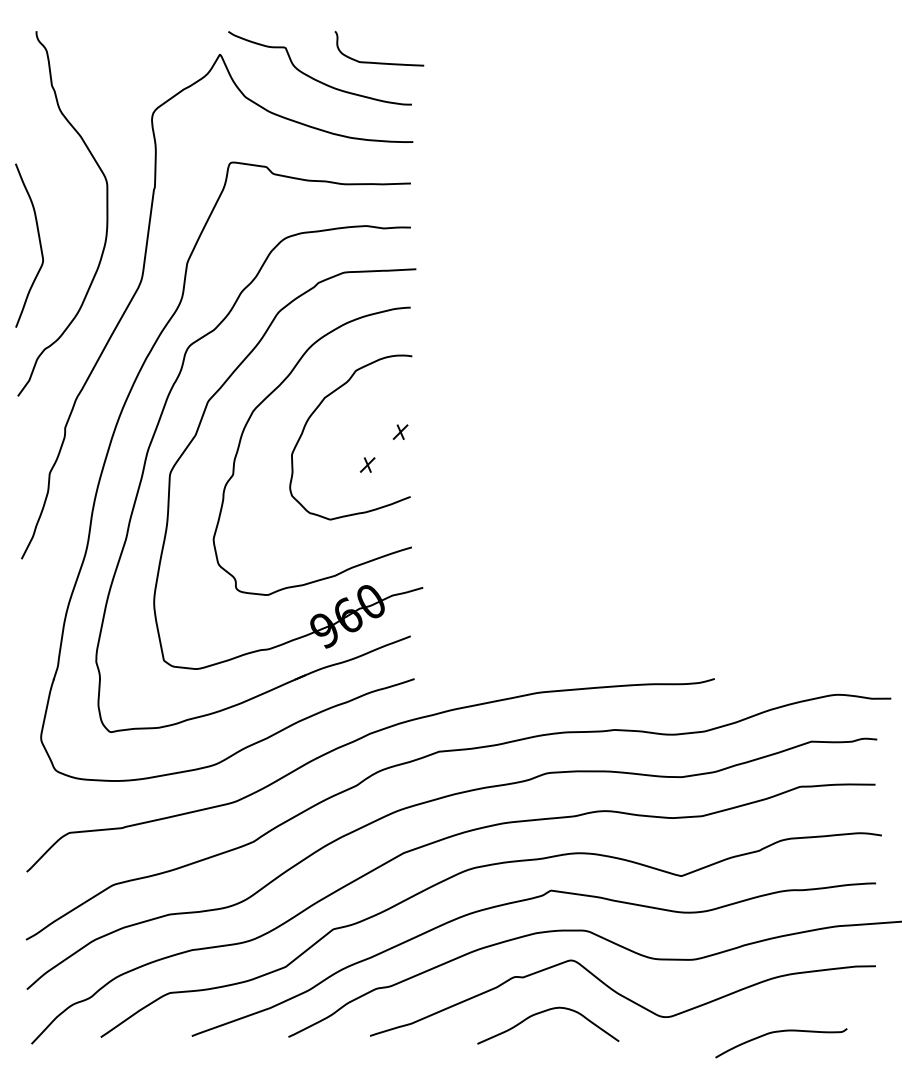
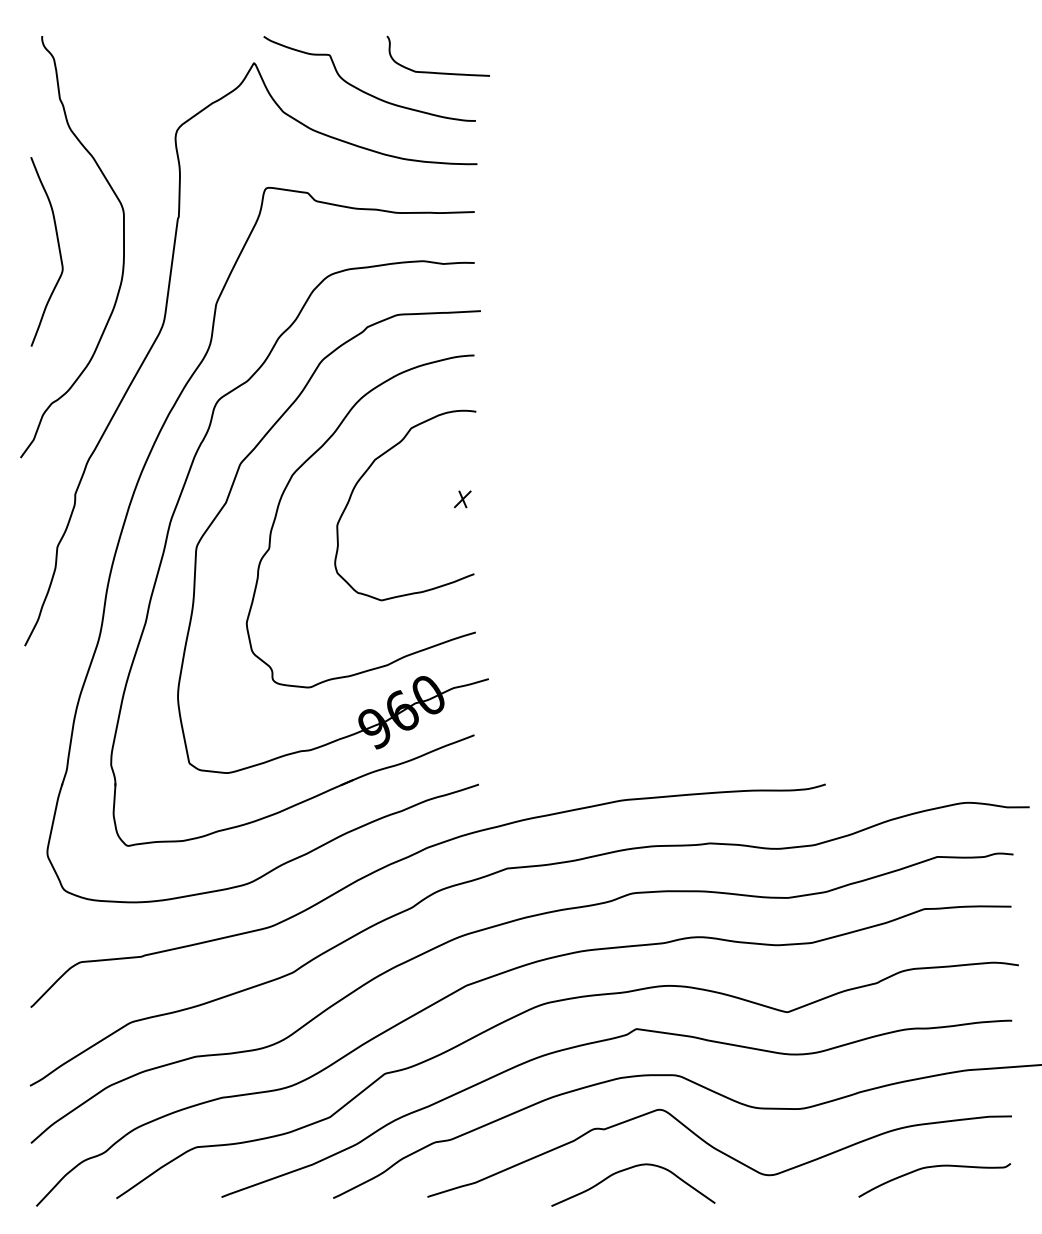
curve: (39, 244) -> (58, 250), moved
part: (367, 465) -> (424, 537), removed
curve: (781, 1032) -> (934, 1167), moved

